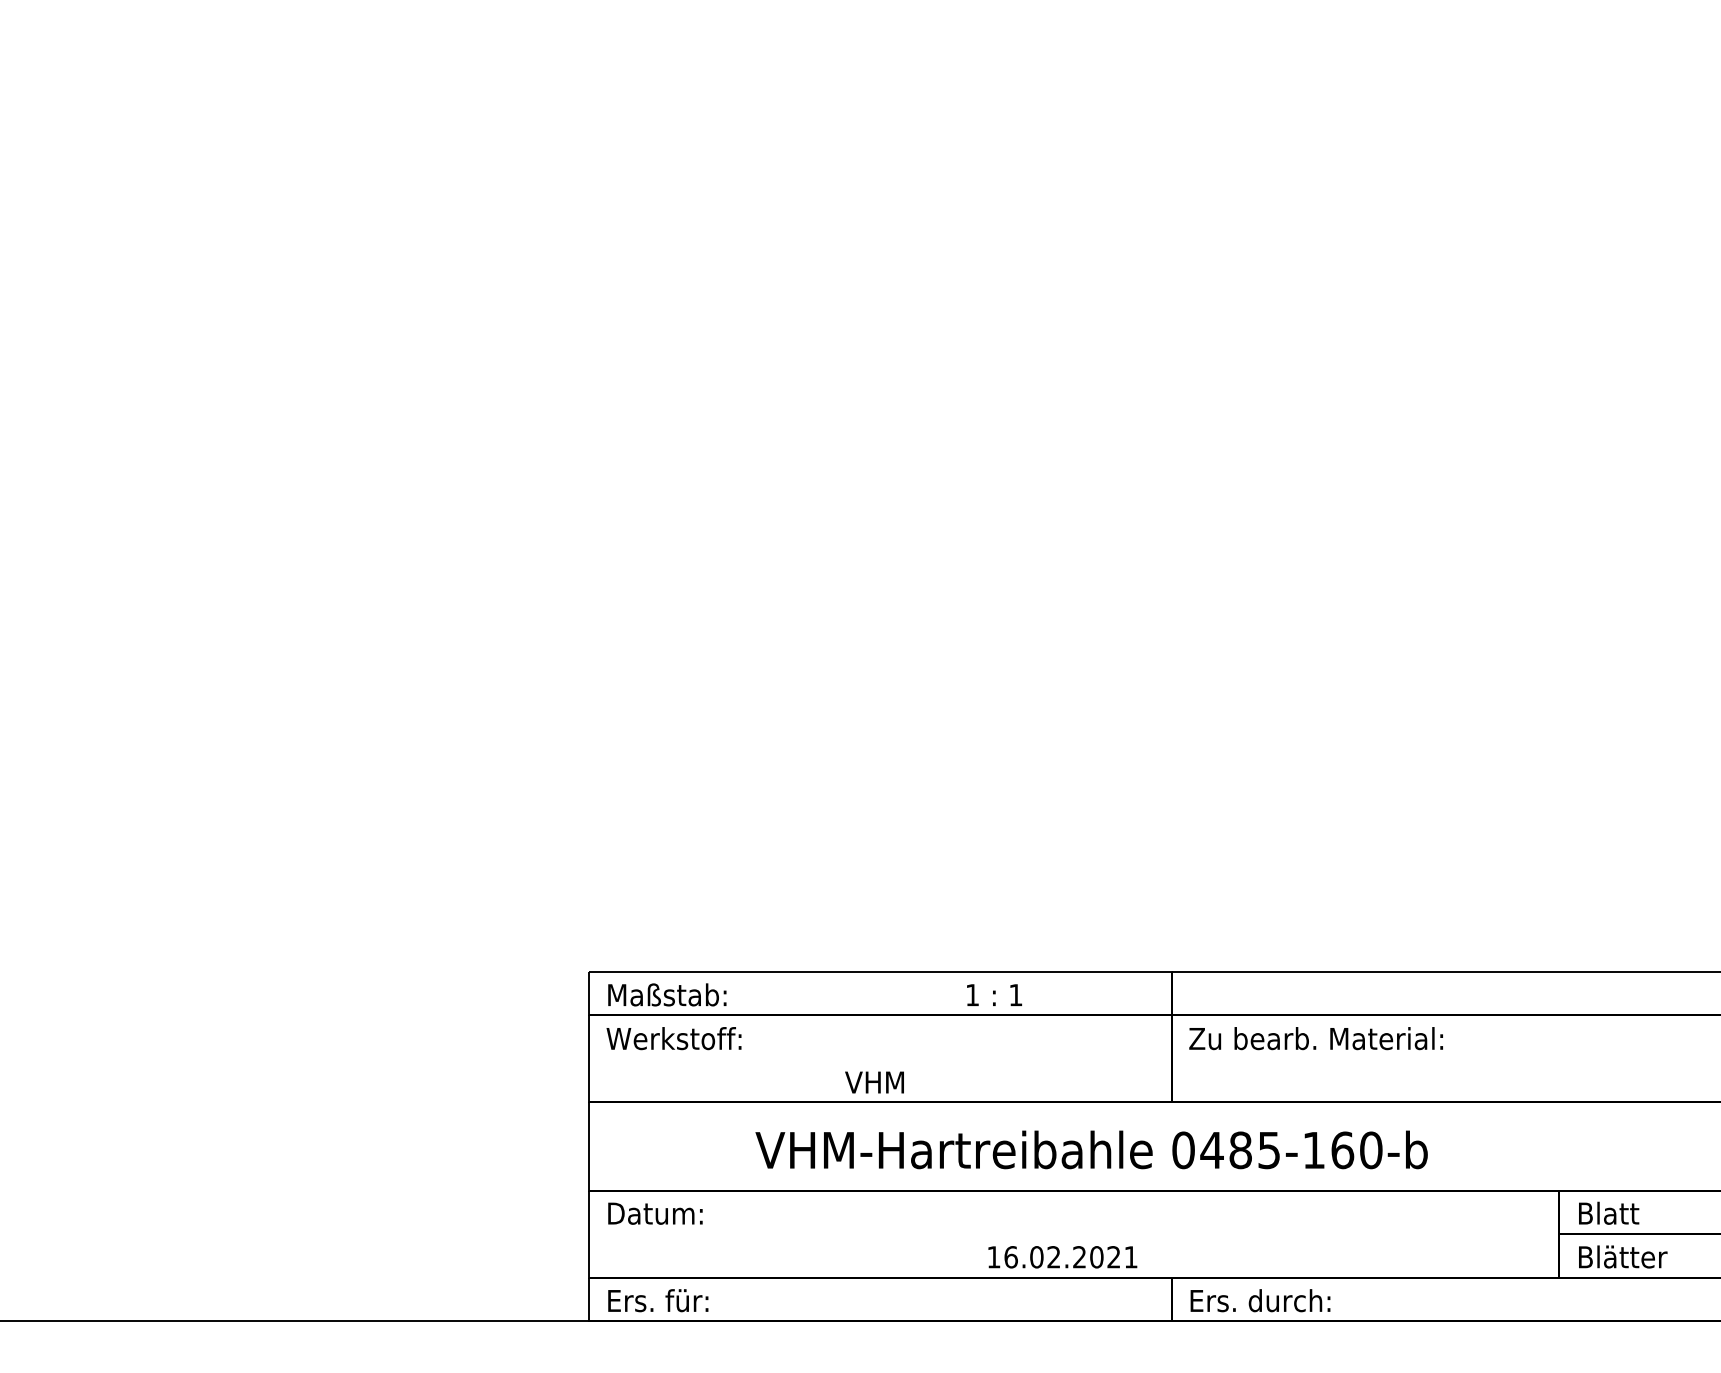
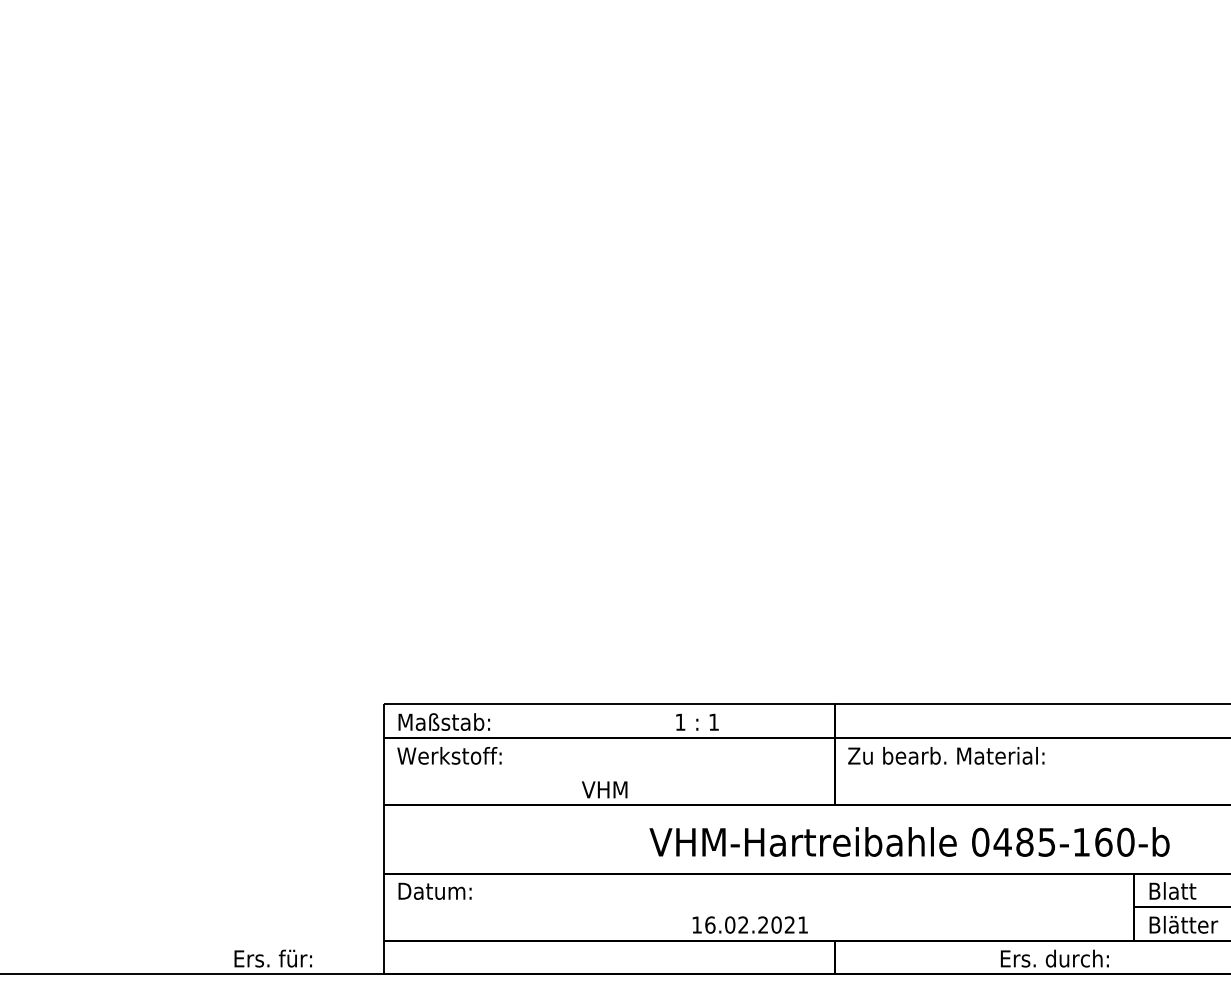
text: (1091, 1149) -> (909, 841), moved
text: (658, 1300) -> (273, 958), moved
text: (1260, 1300) -> (1054, 958), moved

